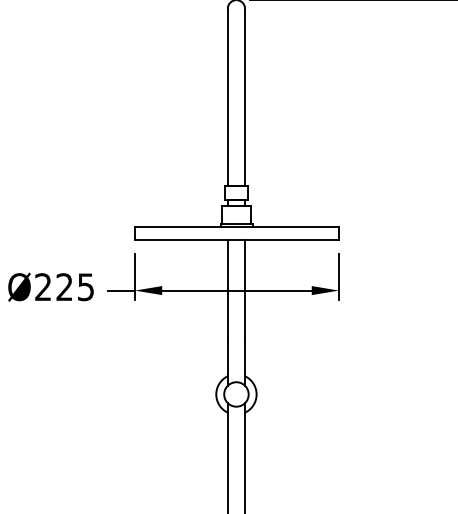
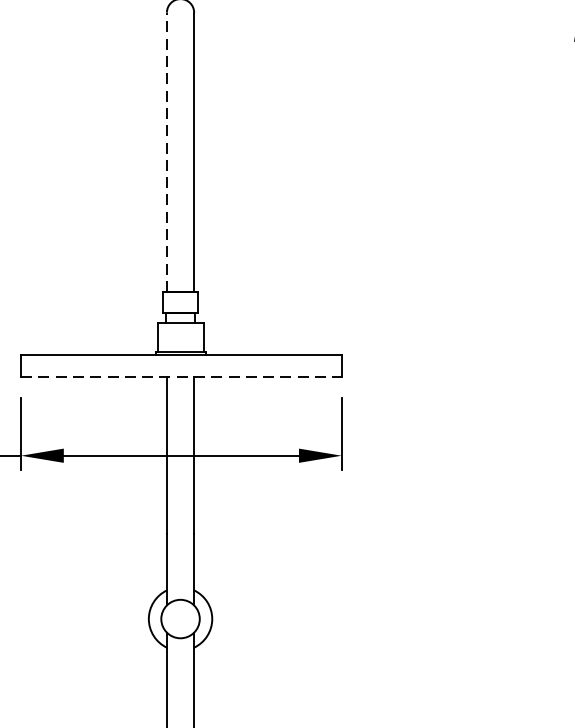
line: (227, 97) -> (166, 152), solid -> dashed
line: (236, 240) -> (180, 376), solid -> dashed

